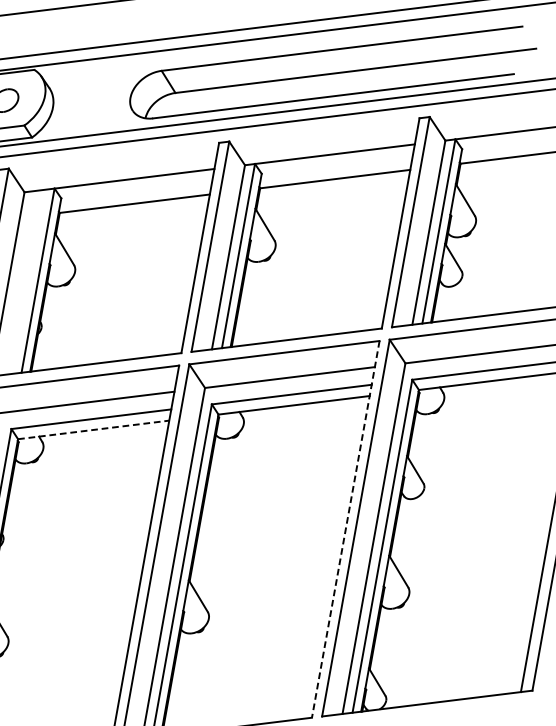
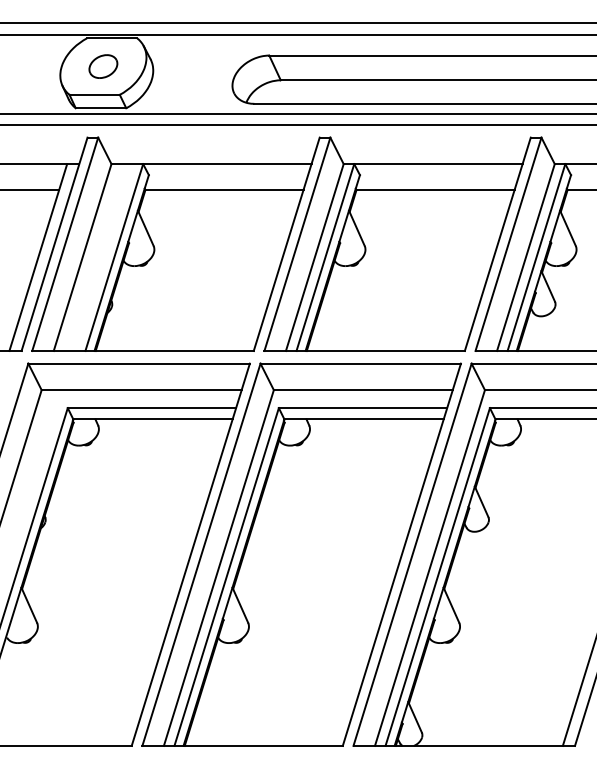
line: (93, 430) -> (152, 419), dashed -> solid
line: (345, 530) -> (401, 555), dashed -> solid

